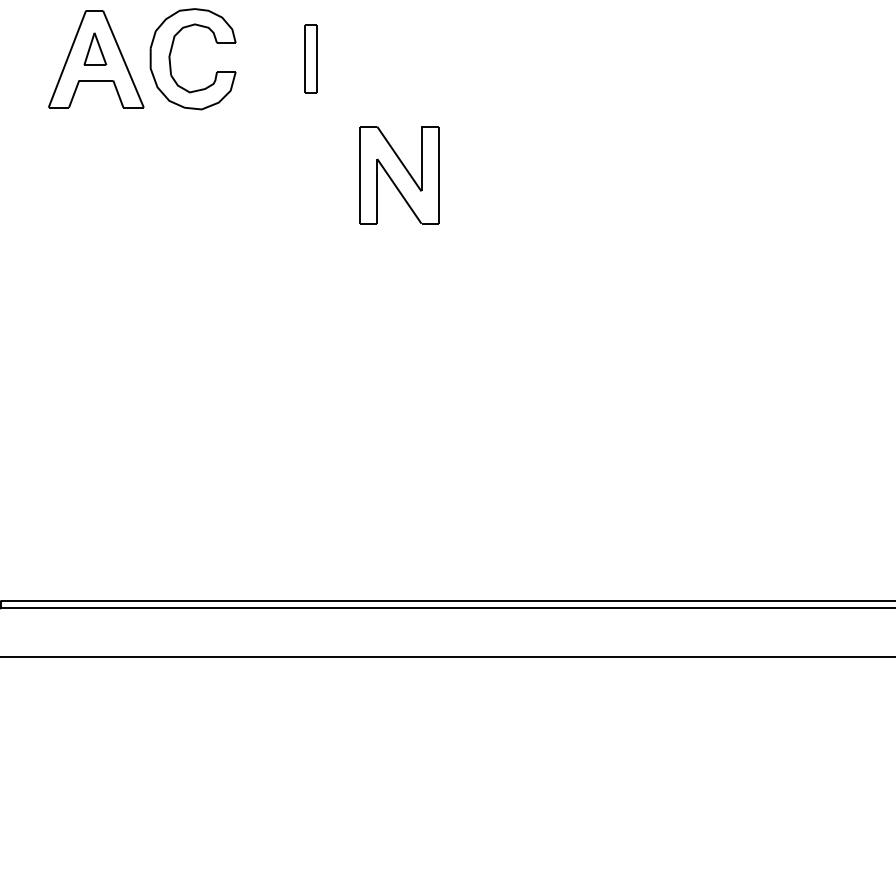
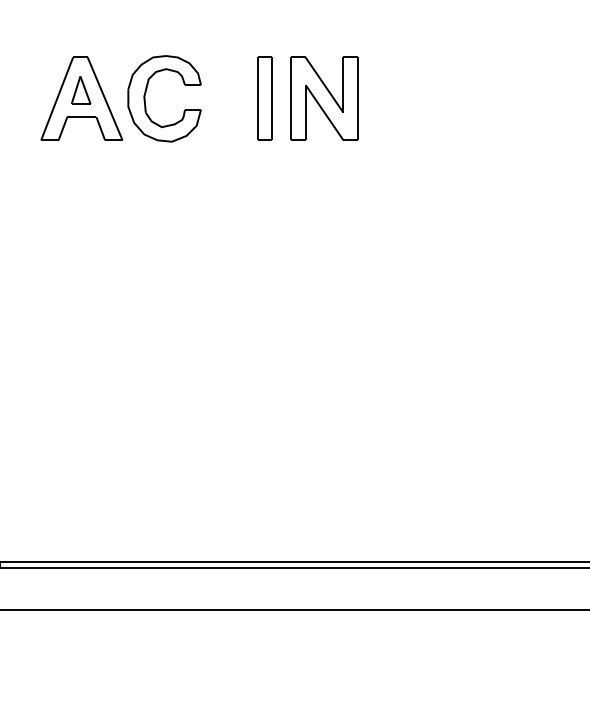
part: (310, 59) -> (264, 99), size x1.43
part: (399, 175) -> (324, 99), moved

